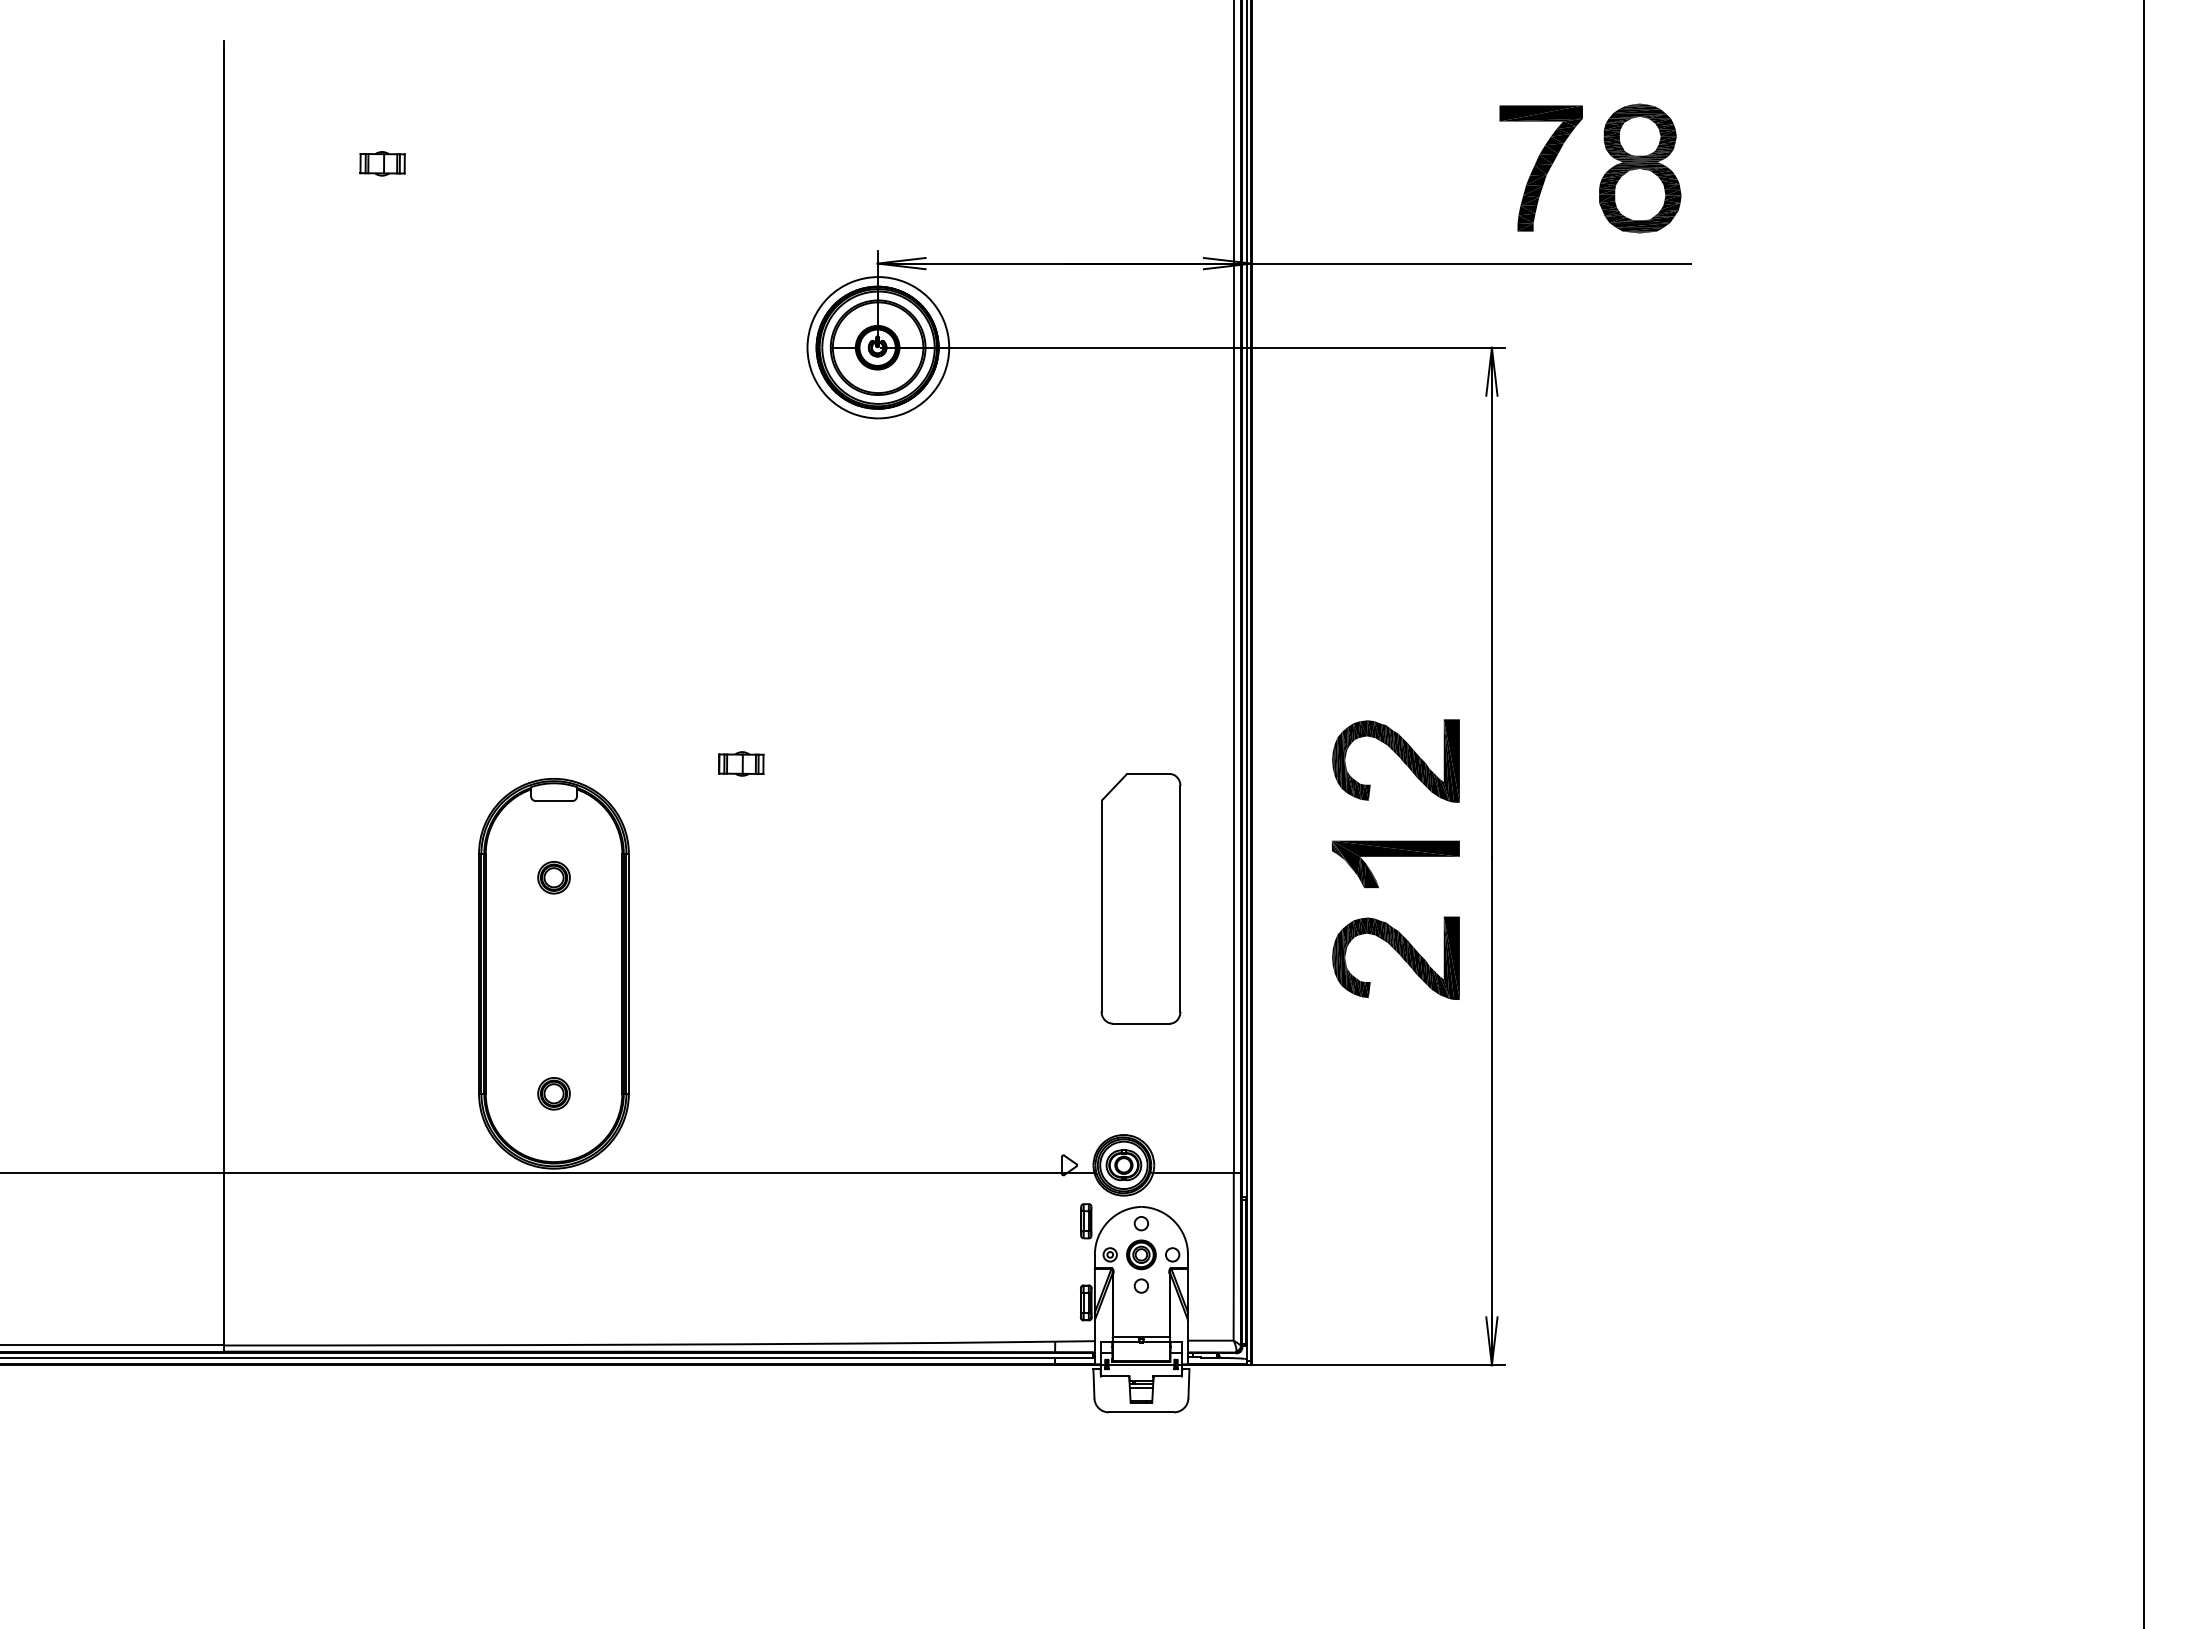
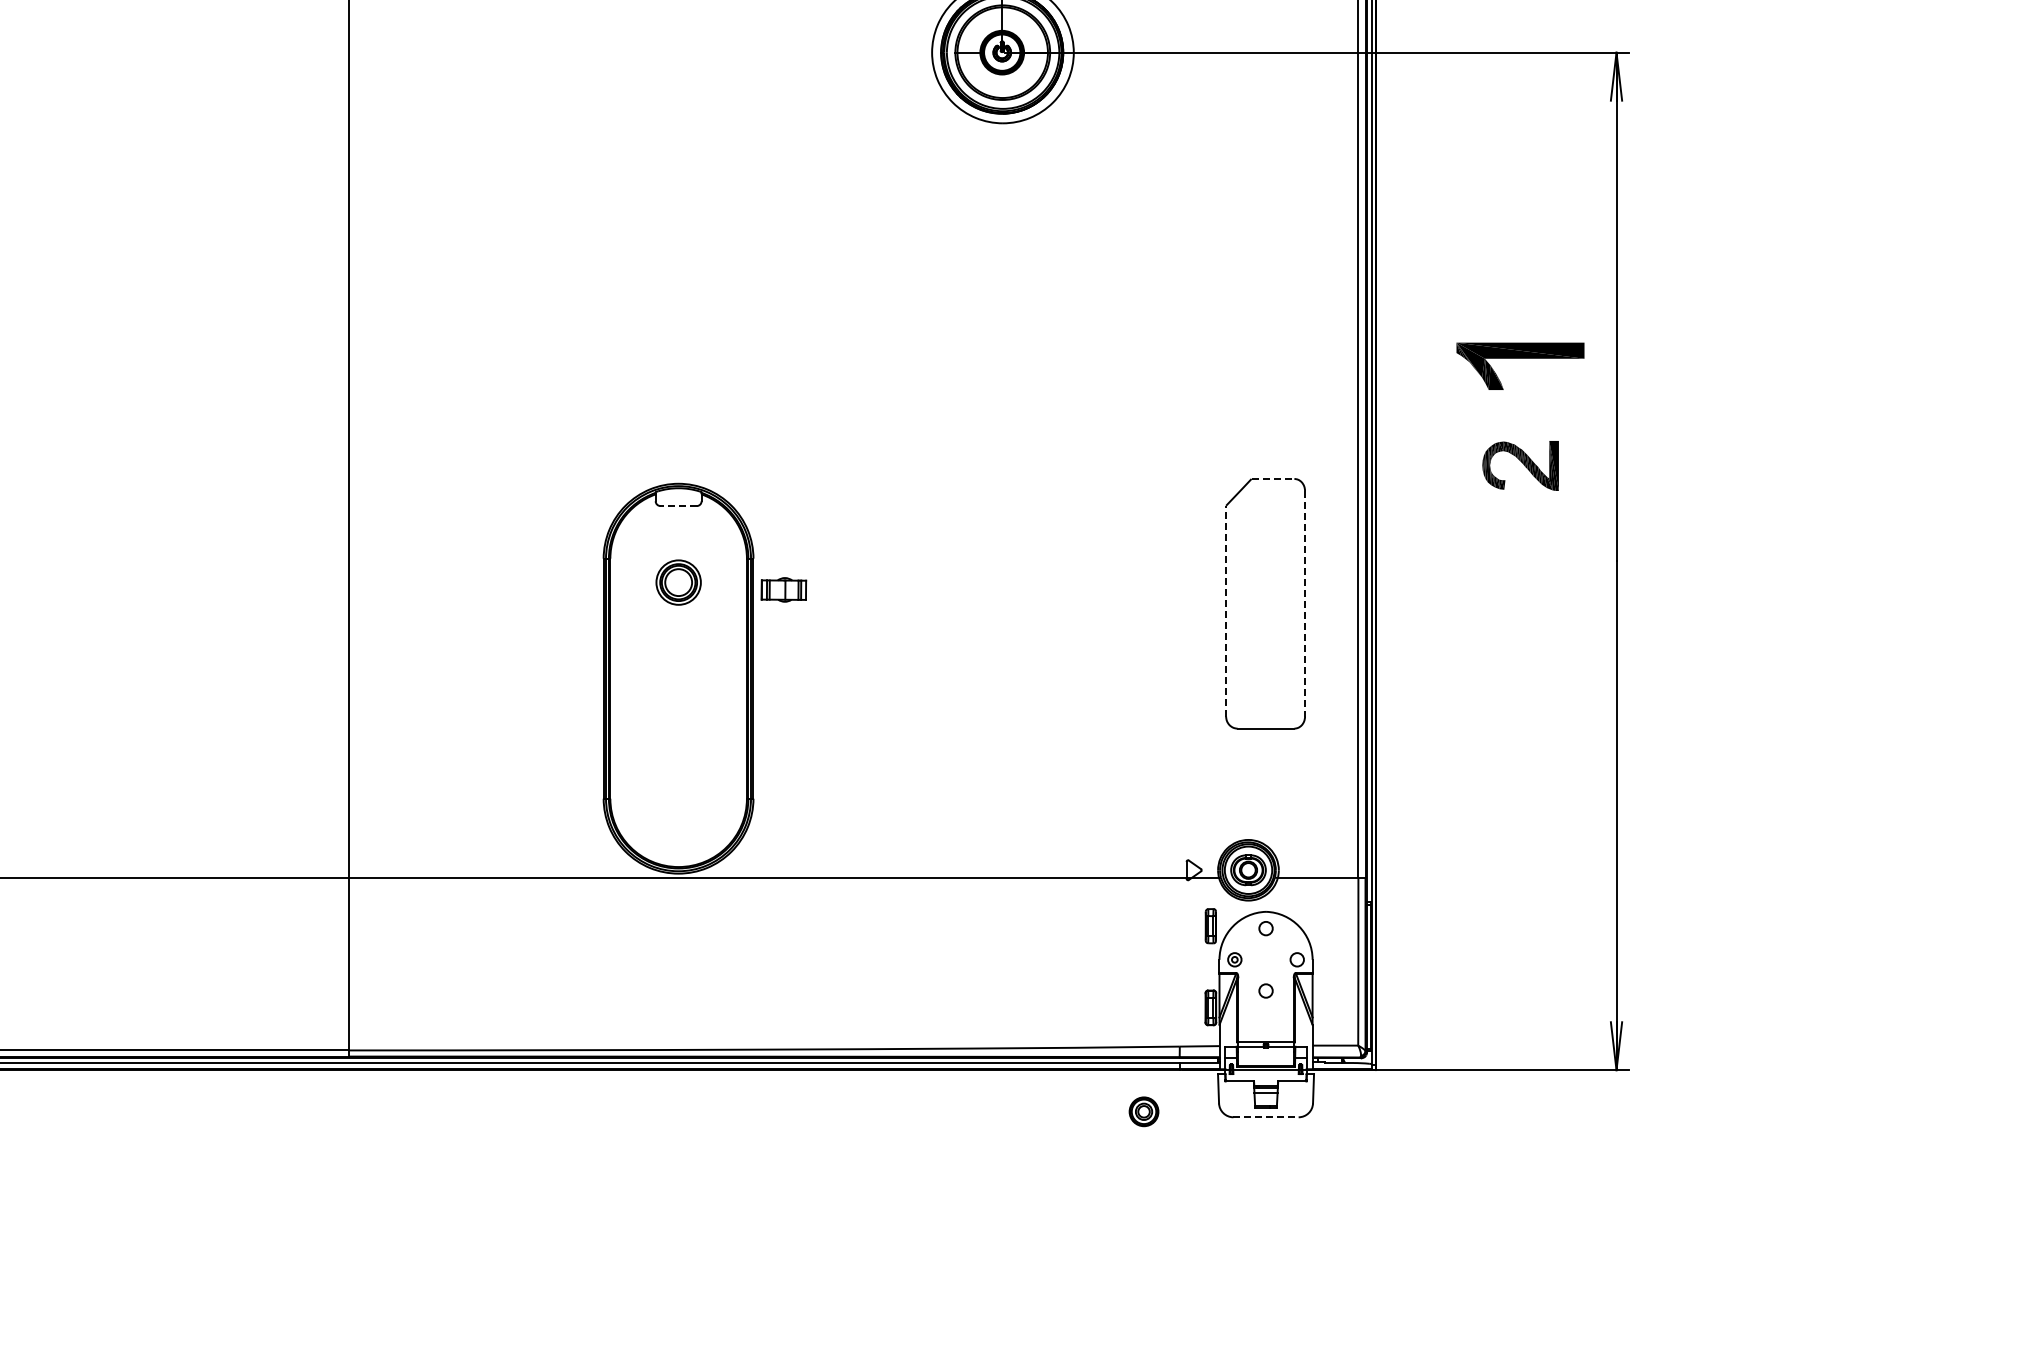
part: (1395, 760) -> (1520, 465), size x0.6
part: (741, 763) -> (784, 589), moved
line: (1148, 774) -> (1273, 479), solid -> dashed
line: (553, 801) -> (678, 506), solid -> dashed
part: (1395, 856) -> (1520, 358), moved
part: (553, 877) -> (678, 582), size x1.4
line: (1180, 898) -> (1305, 603), solid -> dashed
line: (1101, 905) -> (1226, 610), solid -> dashed
part: (1395, 957) -> (1520, 662), removed
part: (553, 1093) -> (678, 798), removed
part: (1141, 1254) -> (1144, 1111), moved
line: (1141, 1412) -> (1266, 1117), solid -> dashed

